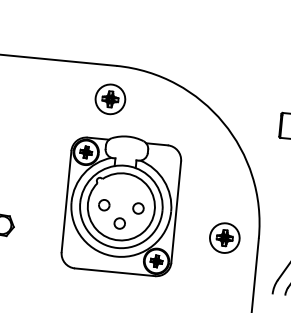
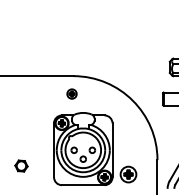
part: (109, 98) -> (71, 93), size x0.6
part: (224, 237) -> (128, 174), moved

